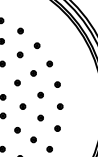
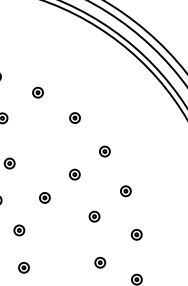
part: (19, 54) -> (41, 140), removed
part: (22, 106) -> (60, 244), removed

